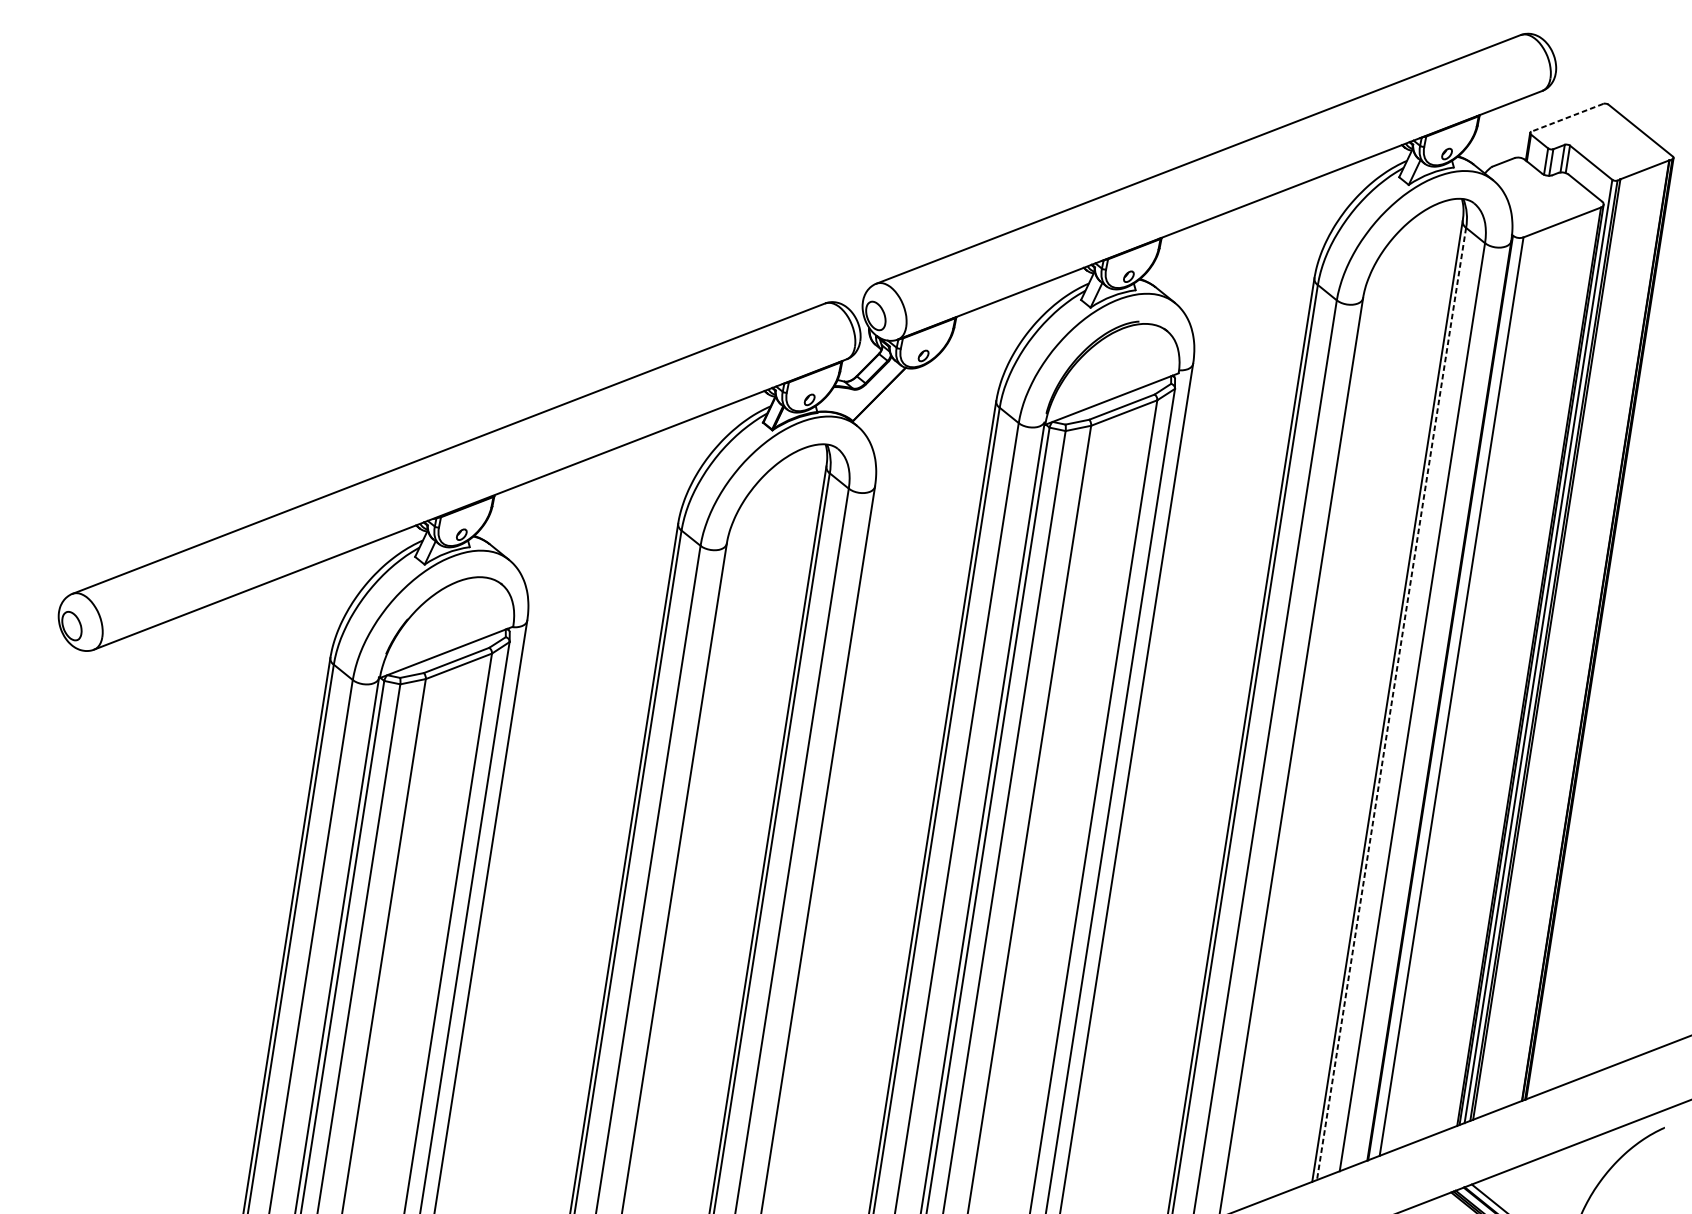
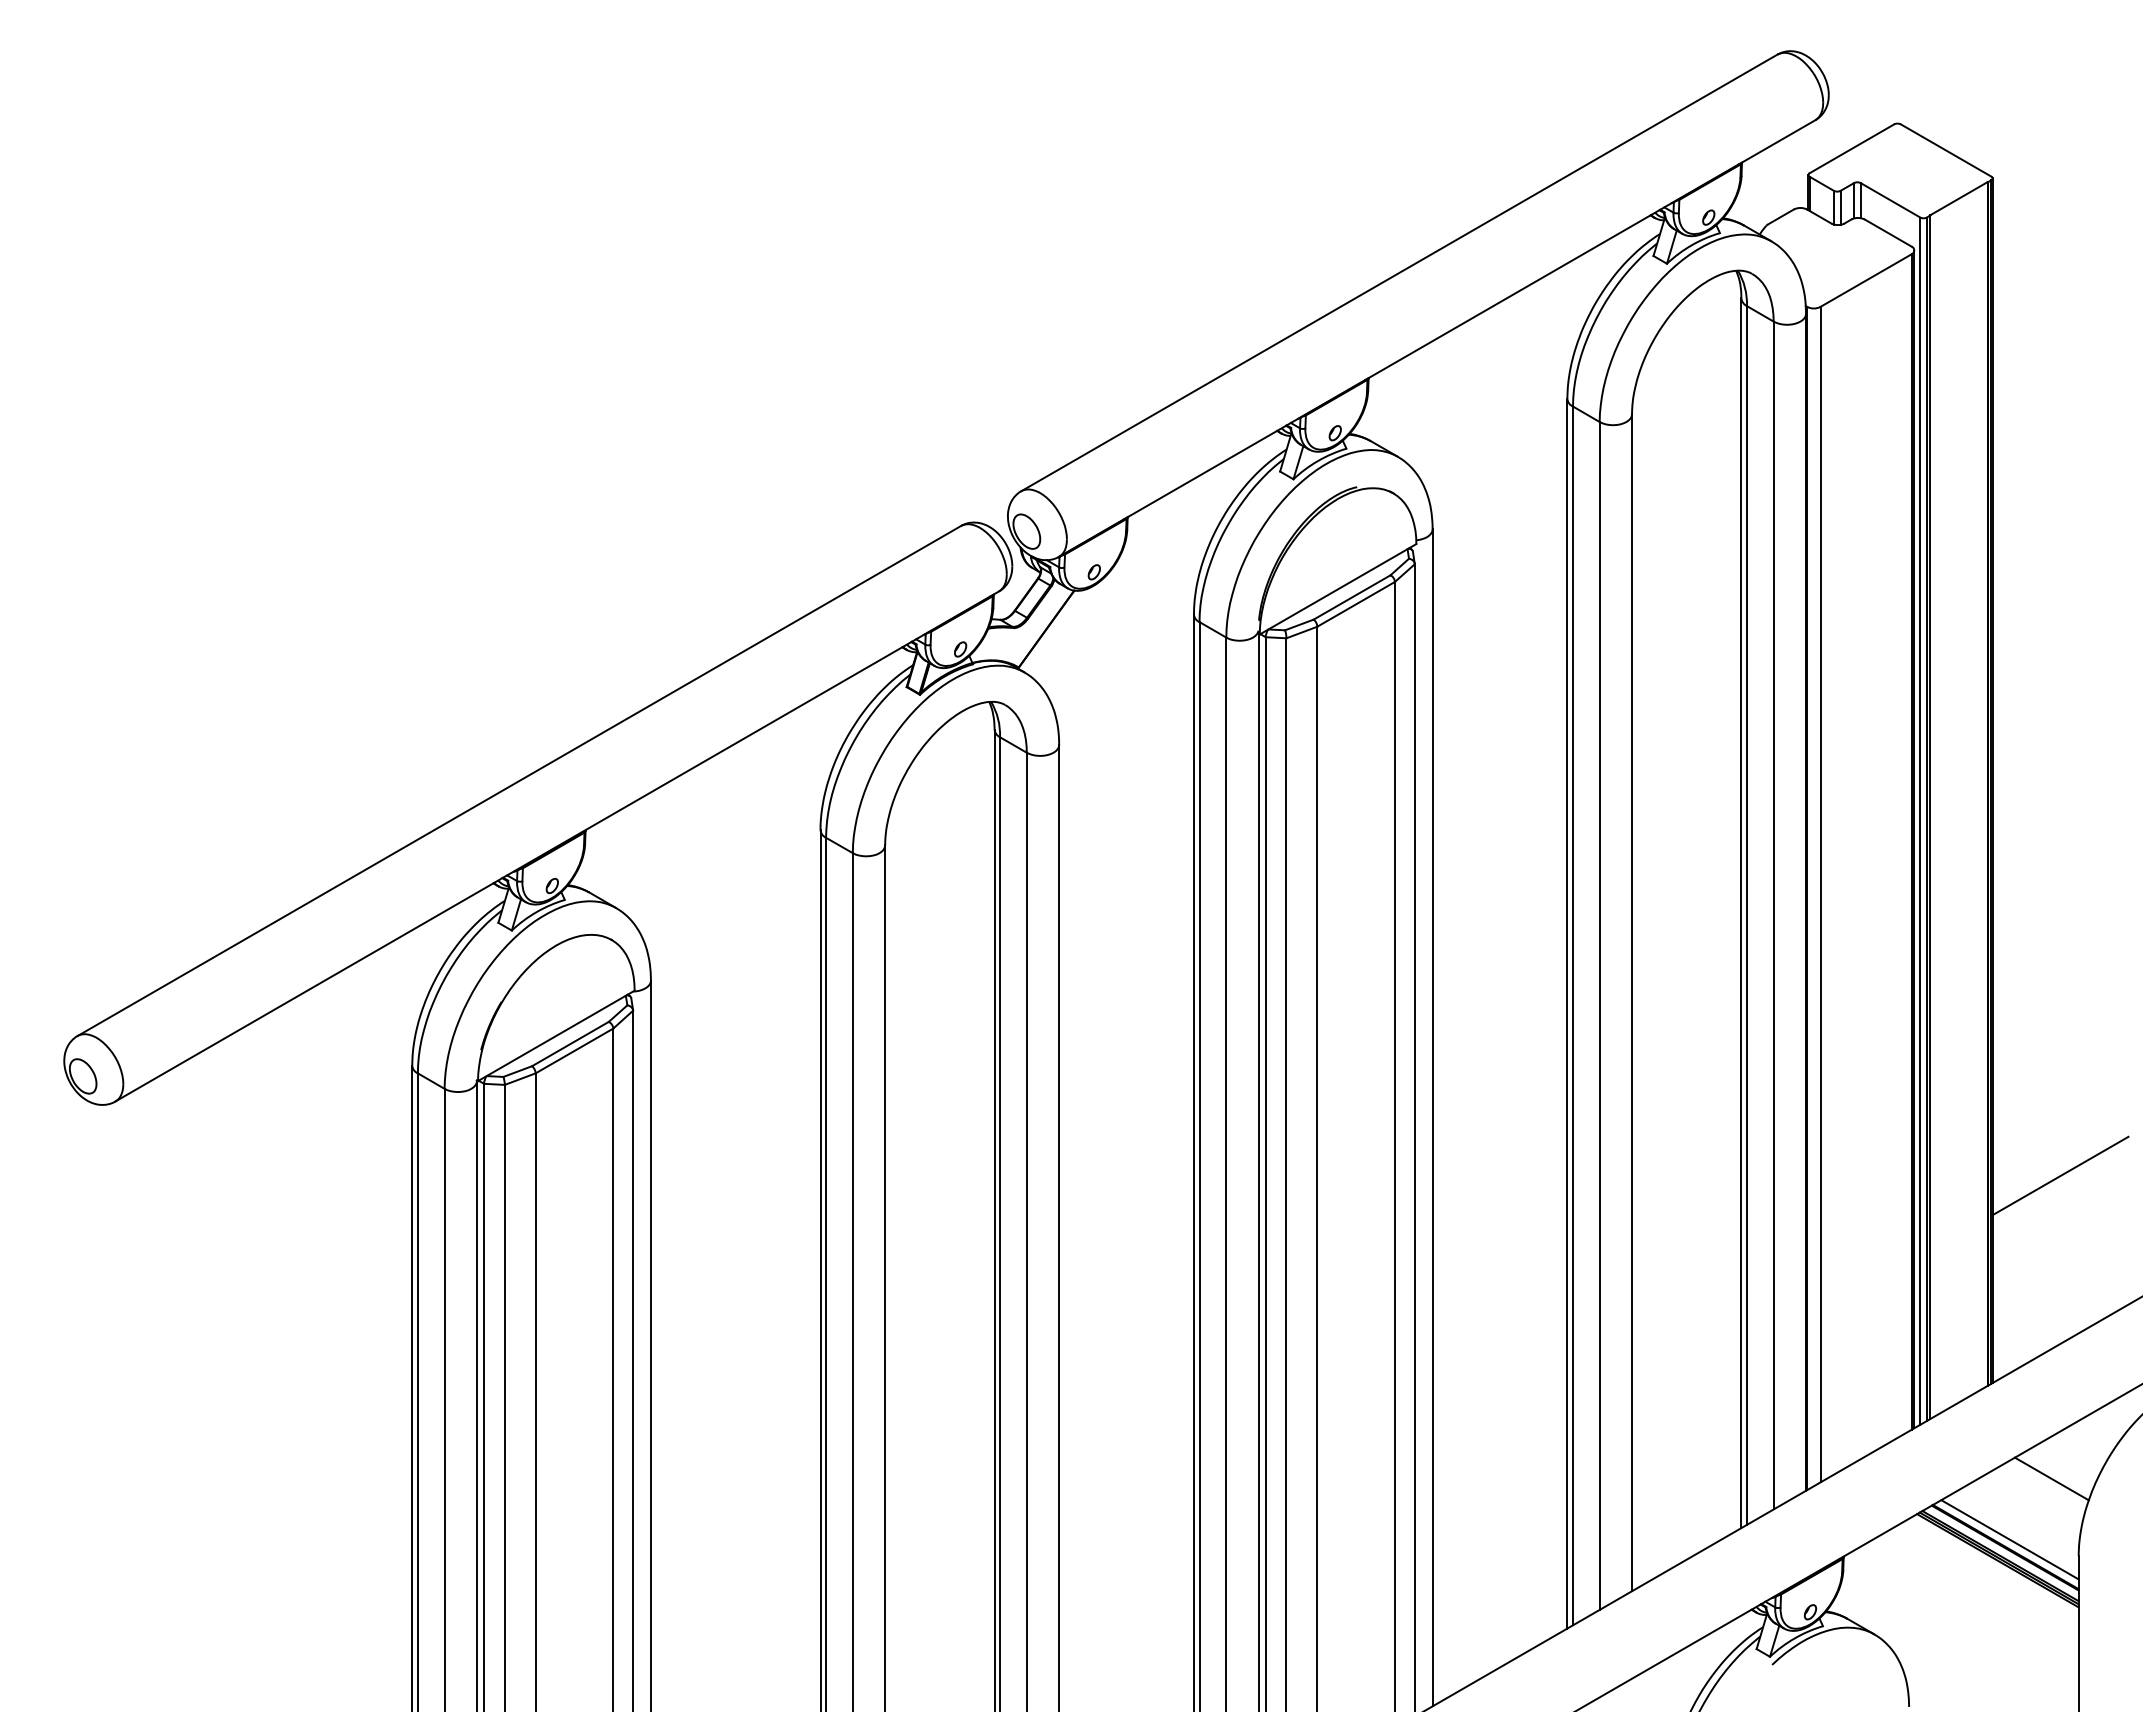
line: (1567, 117) -> (1852, 148), dashed -> solid
line: (1391, 704) -> (1747, 916), dashed -> solid
line: (1604, 945) -> (2060, 1175), added
line: (1560, 1181) -> (2051, 1478), added

